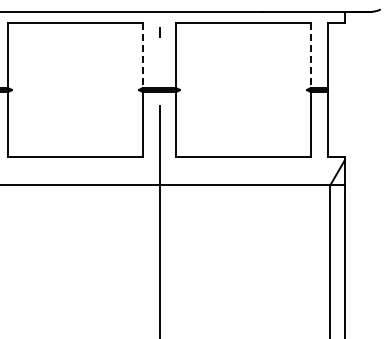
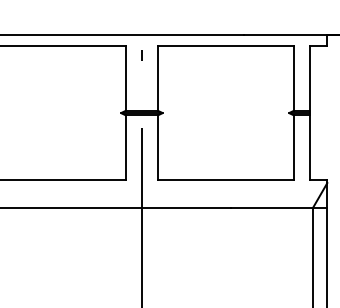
line: (143, 55) -> (125, 78), dashed -> solid
line: (311, 55) -> (293, 78), dashed -> solid

